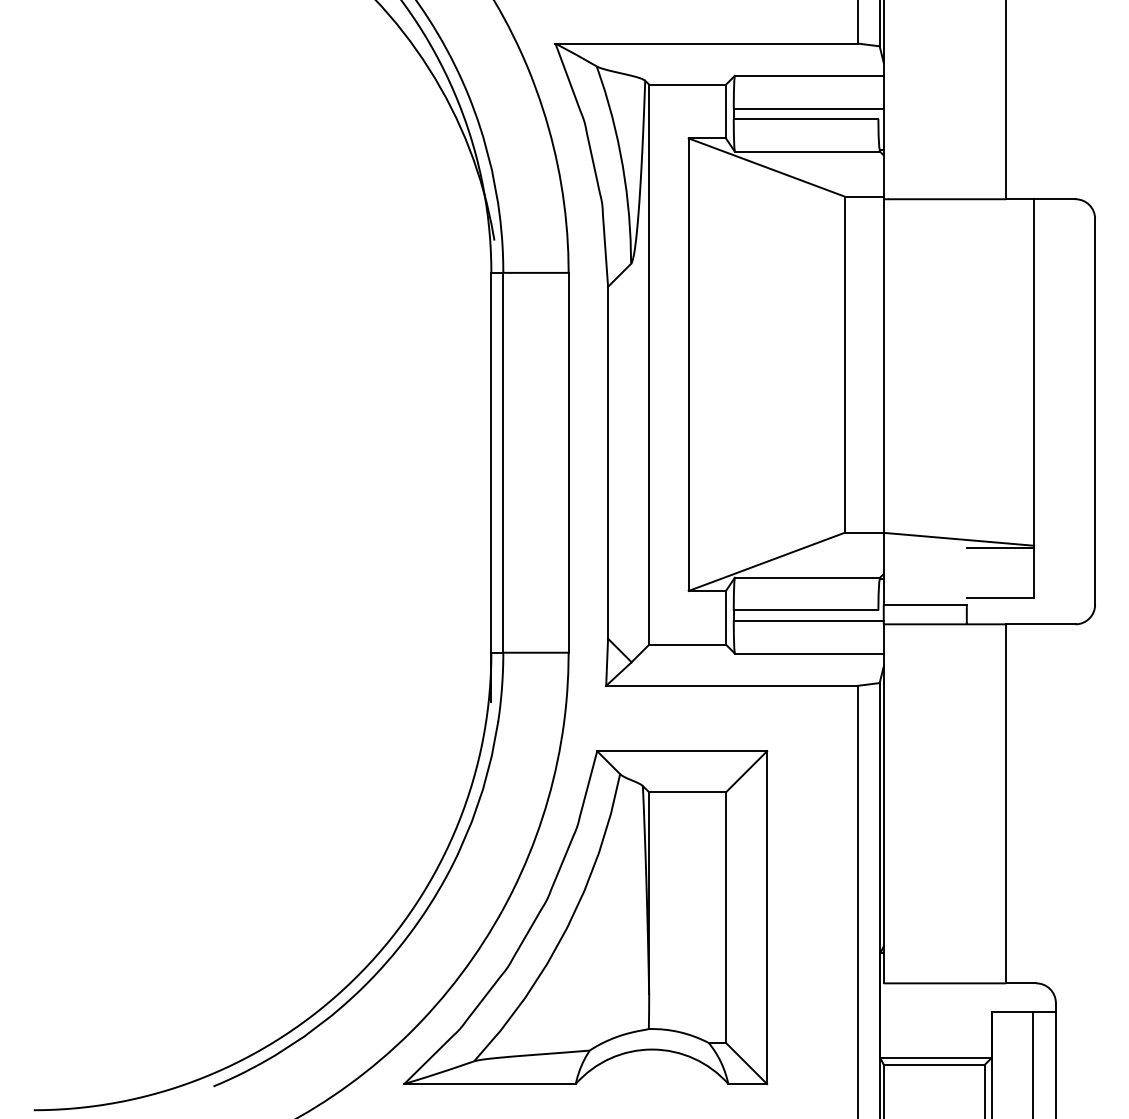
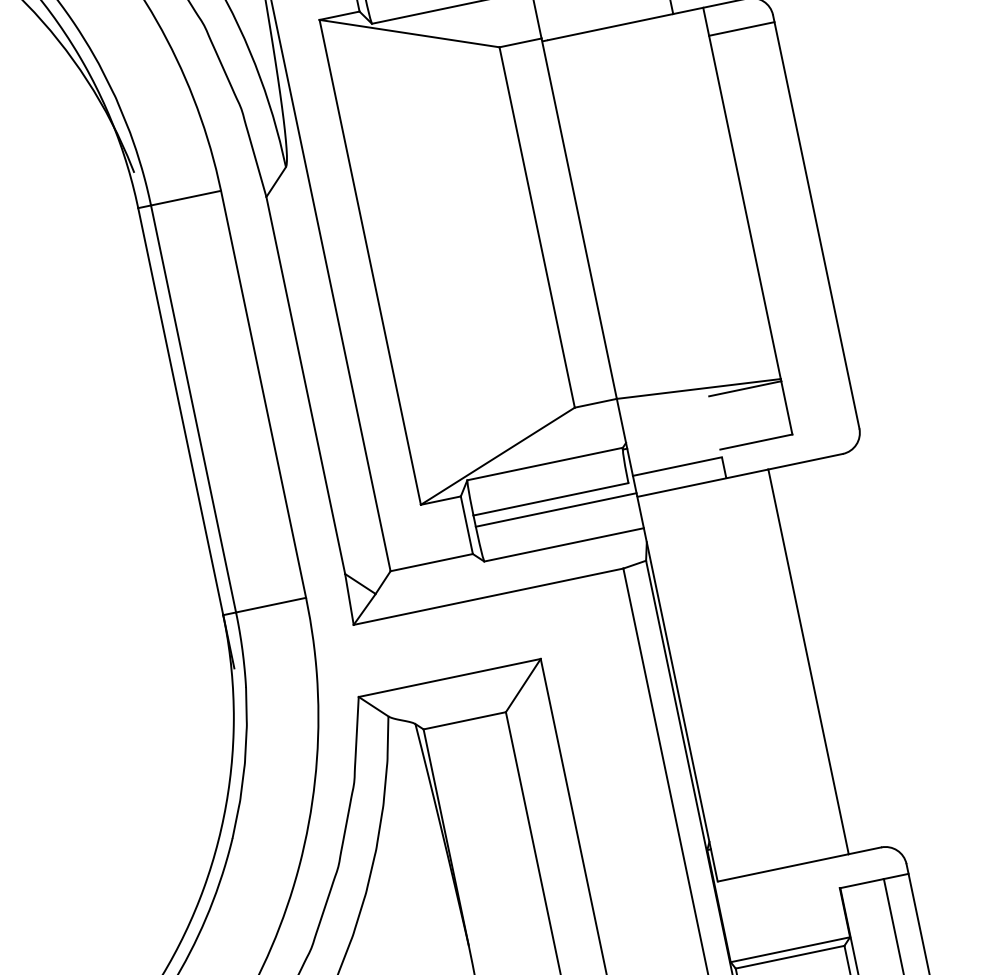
line: (1064, 225) -> (741, 29), added

